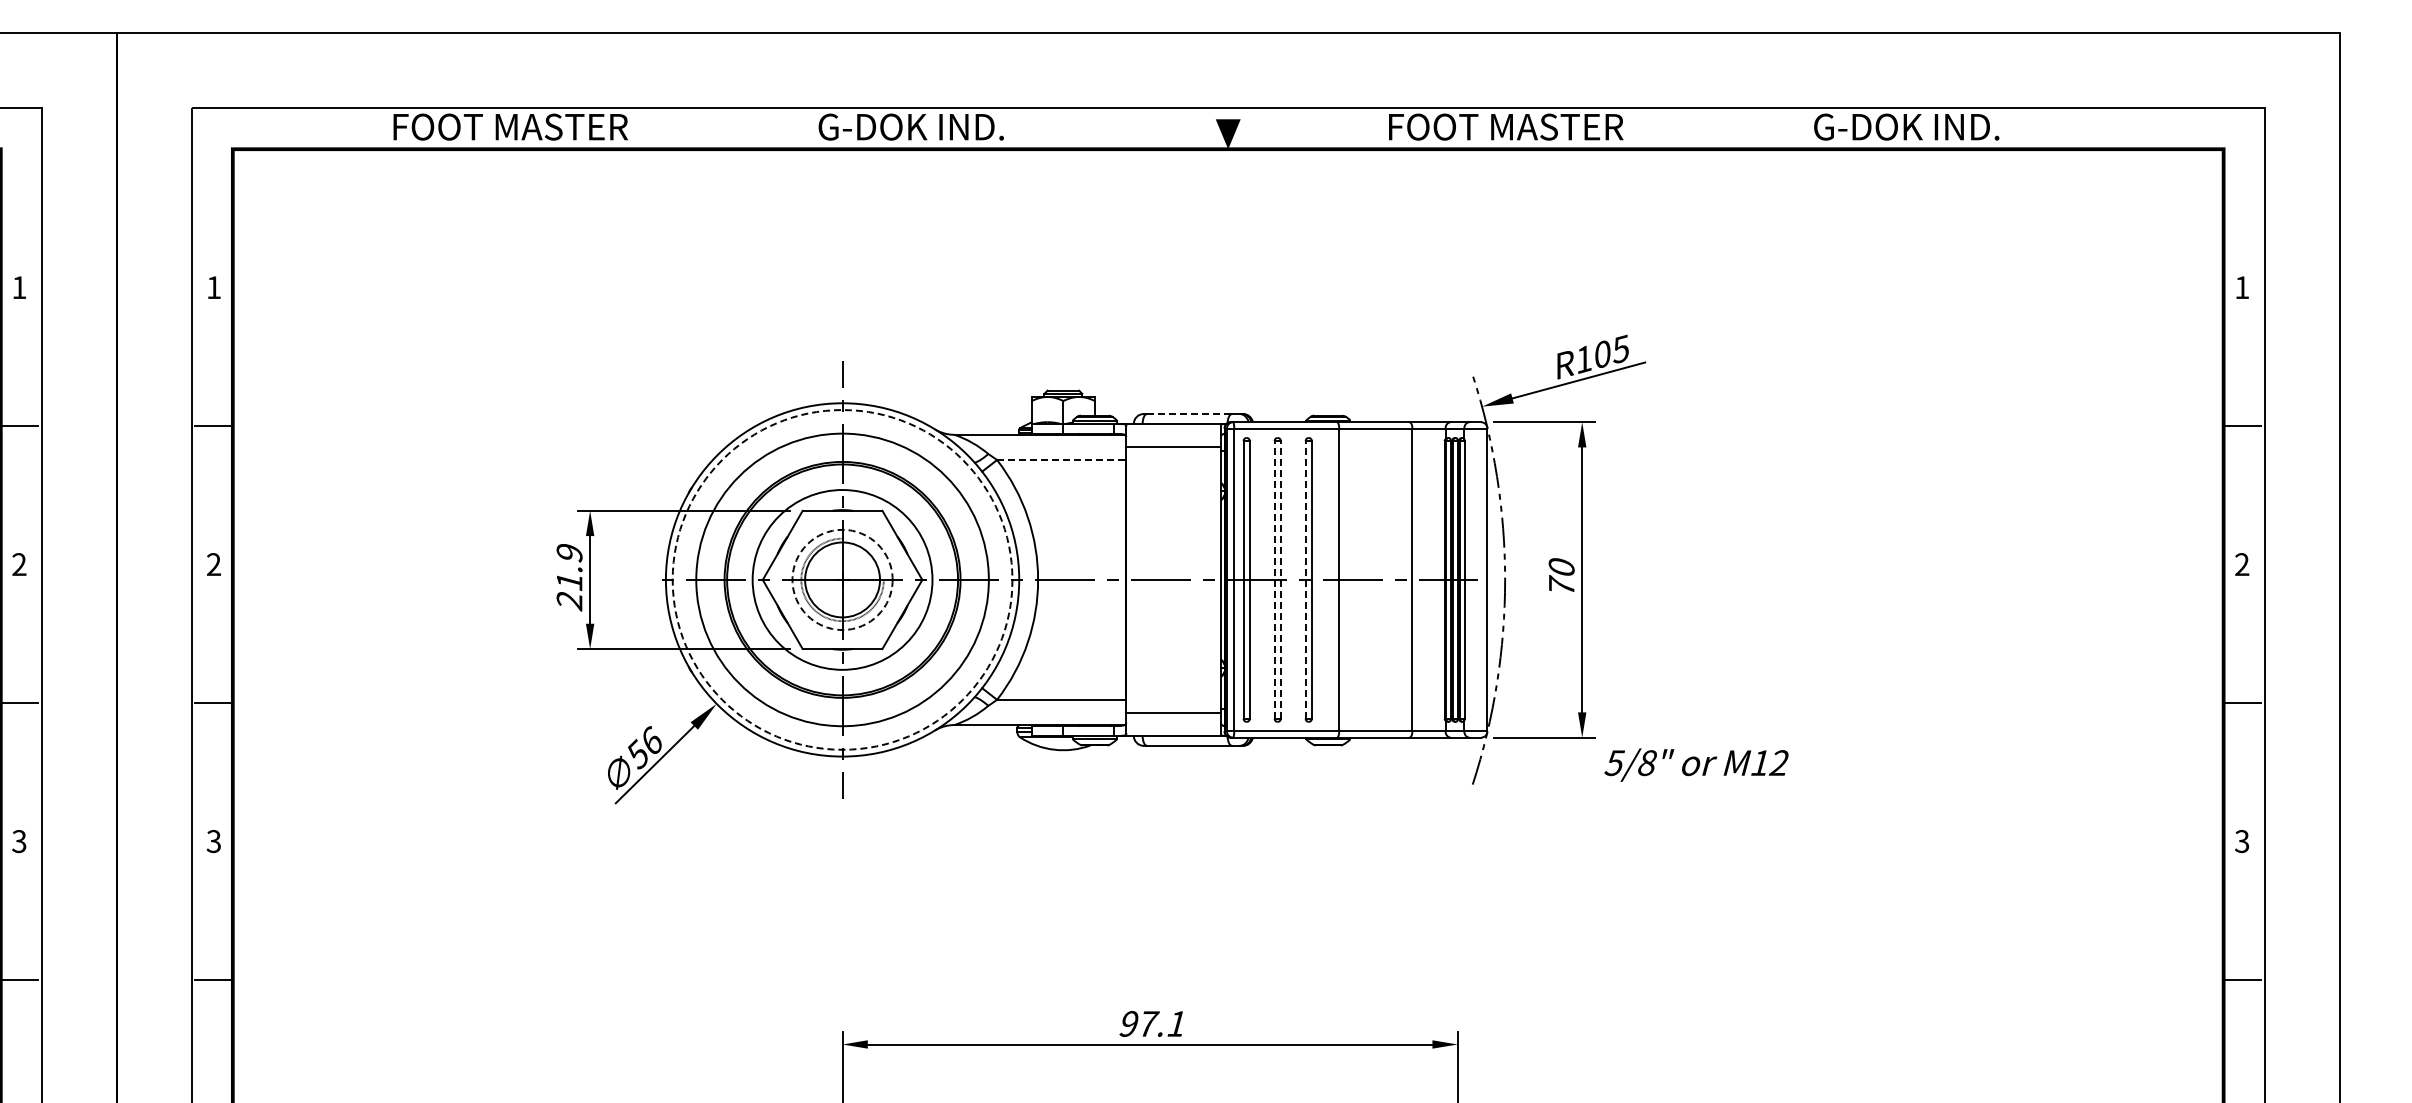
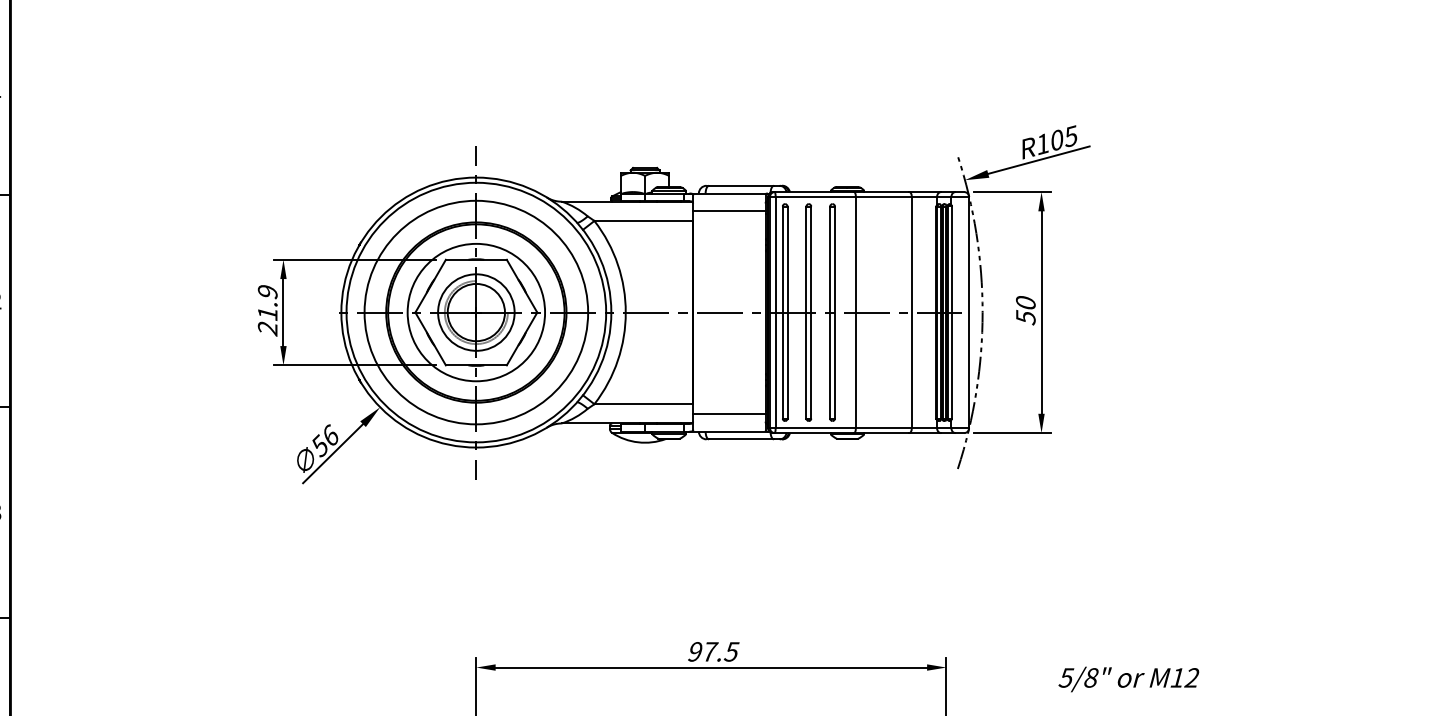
line: (1190, 414) -> (742, 186), dashed -> solid
line: (1061, 460) -> (643, 221), dashed -> solid
circle: (842, 579) -> (476, 312), dashed -> solid
circle: (842, 579) -> (476, 312), dashed -> solid
line: (1274, 579) -> (806, 312), dashed -> solid
line: (1280, 579) -> (810, 312), dashed -> solid
line: (1305, 579) -> (830, 312), dashed -> solid
text: (1561, 586) -> (1025, 317), 70 -> 50
text: (1696, 764) -> (1128, 679), moved
text: (1176, 1023) -> (731, 651), 97.1 -> 97.5

